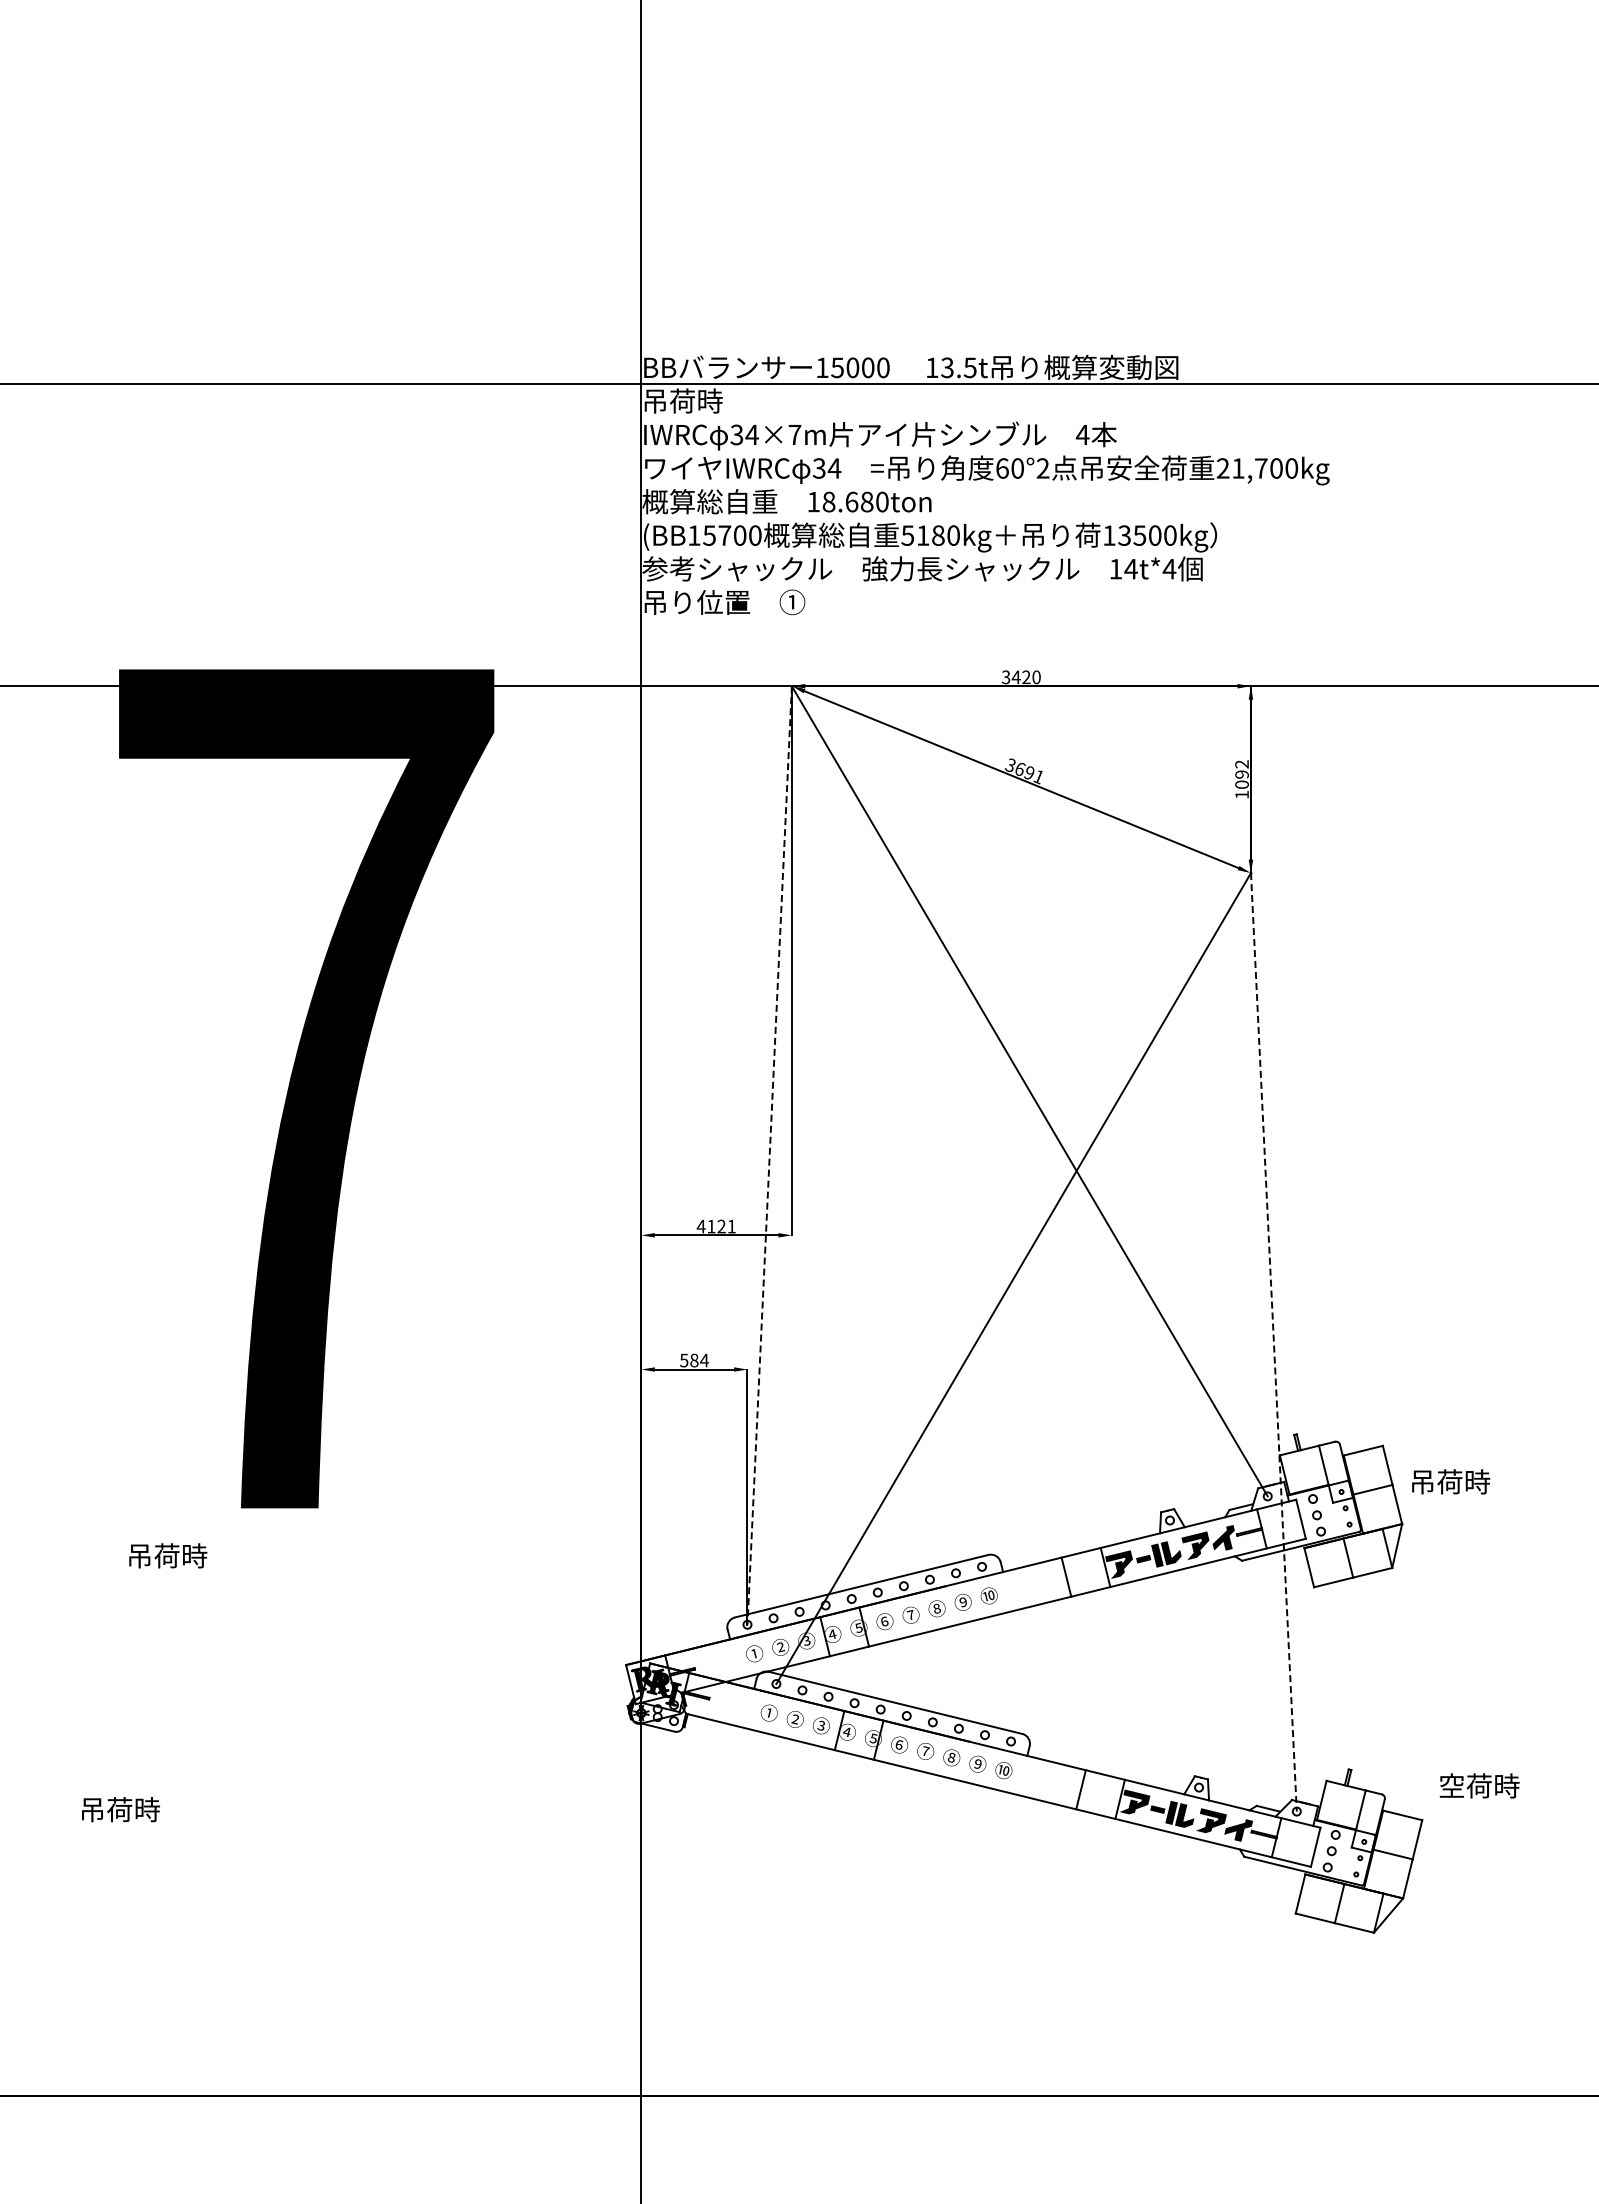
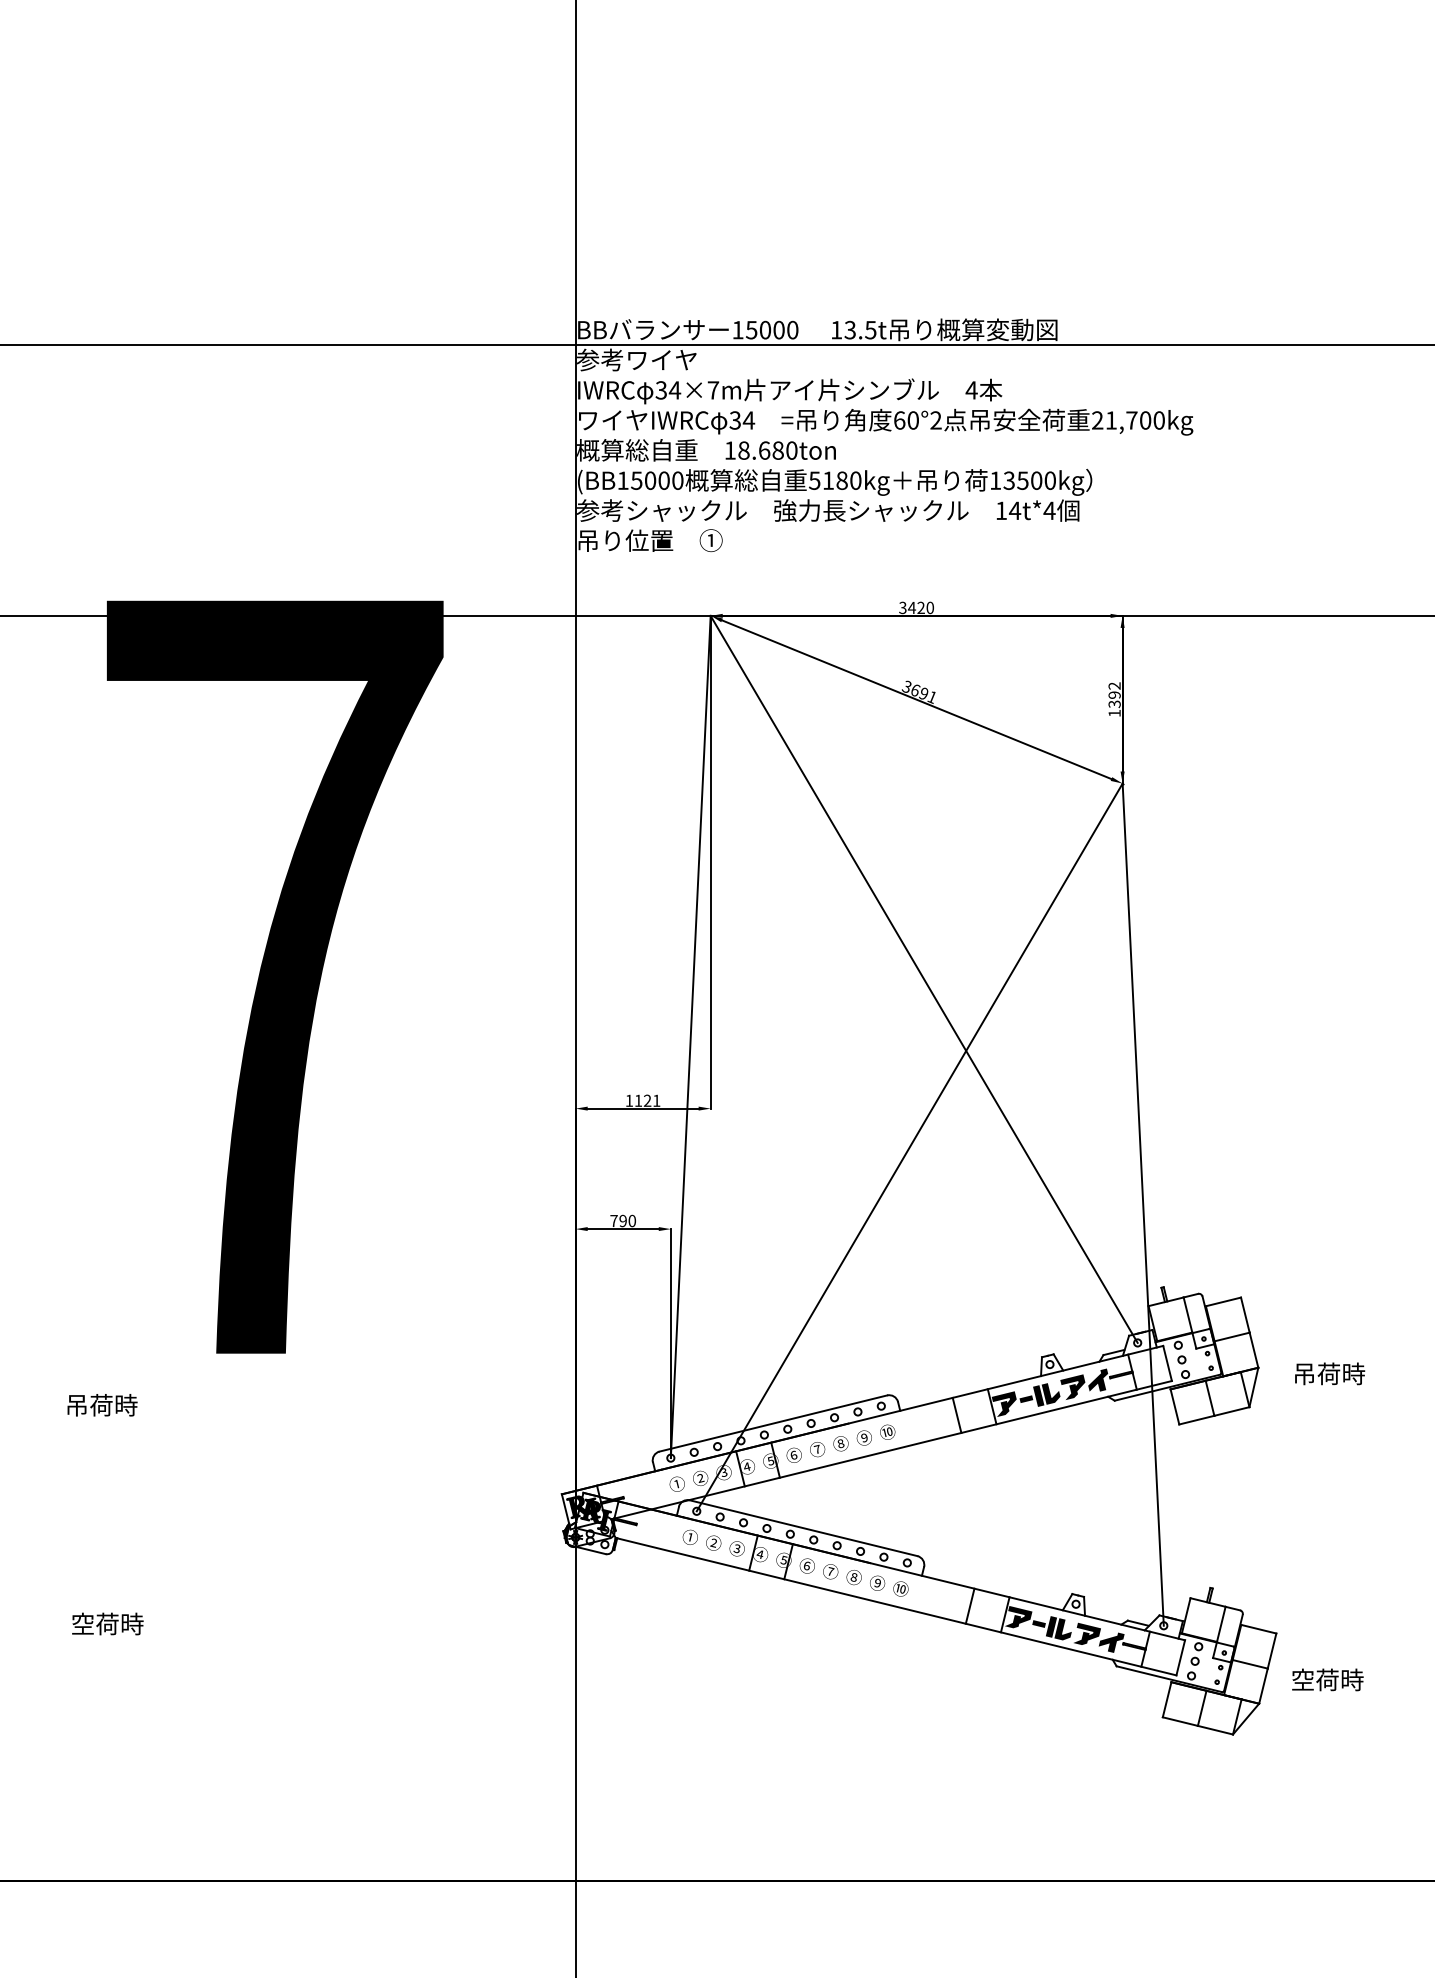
text: (709, 400) -> (636, 359), 吊荷時 -> 参考ワイヤ
text: (724, 535) -> (650, 480), (BB15700 -> (BB15000
text: (1241, 784) -> (1114, 704), 1092 -> 1392
line: (769, 1155) -> (690, 1037), dashed -> solid
text: (700, 1226) -> (628, 1100), 4121 -> 1121
line: (1273, 1342) -> (1142, 1204), dashed -> solid
text: (694, 1360) -> (623, 1220), 584 -> 790
text: (1451, 1481) -> (1330, 1373), moved
text: (168, 1555) -> (102, 1404), moved
text: (1479, 1785) -> (1327, 1679), moved
text: (92, 1809) -> (83, 1623), 吊荷時 -> 空荷時

